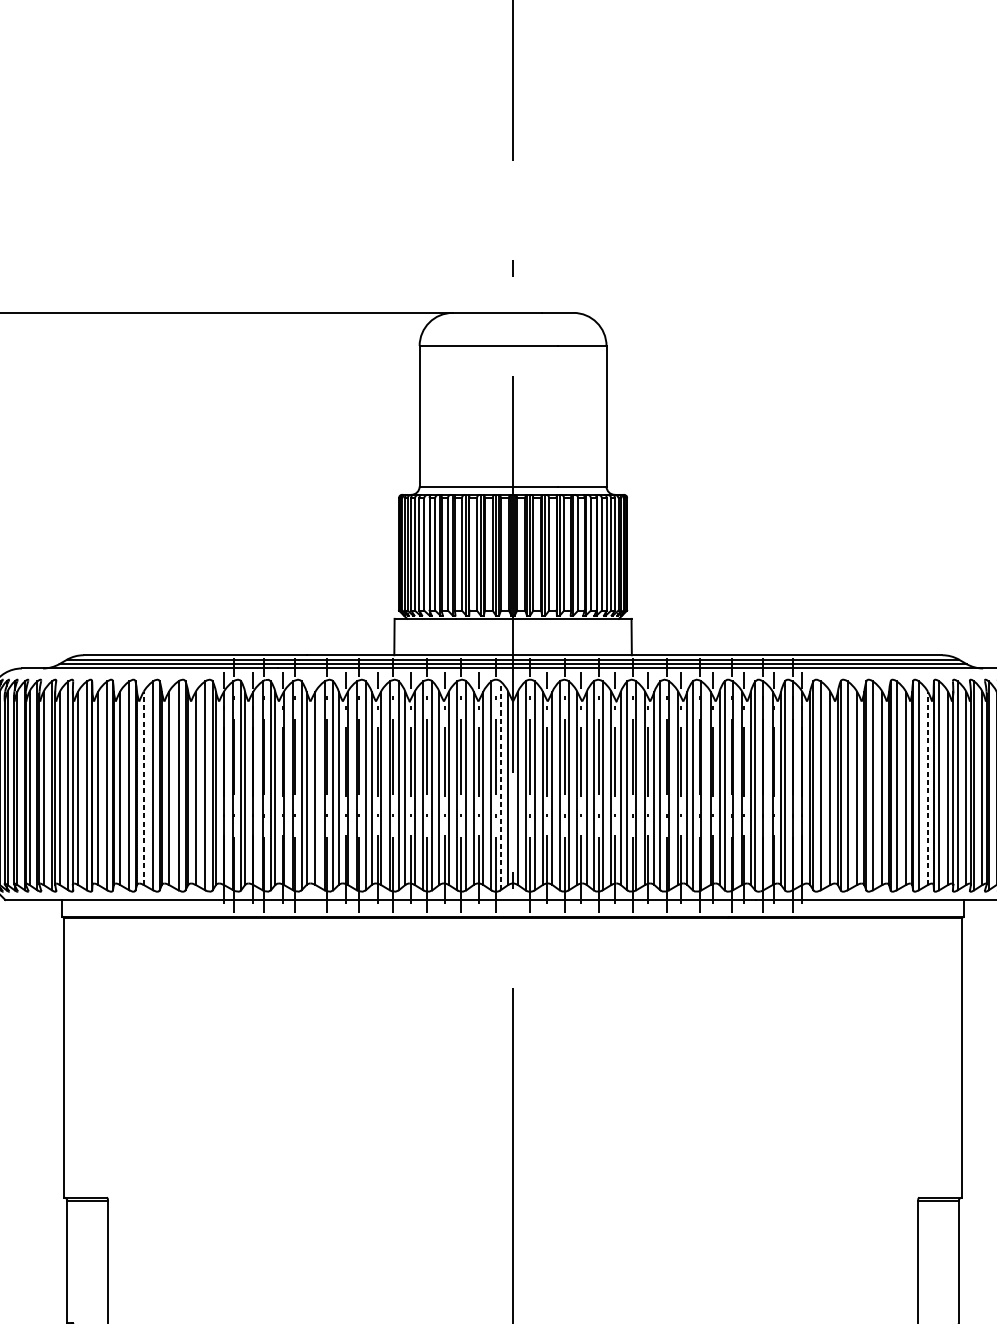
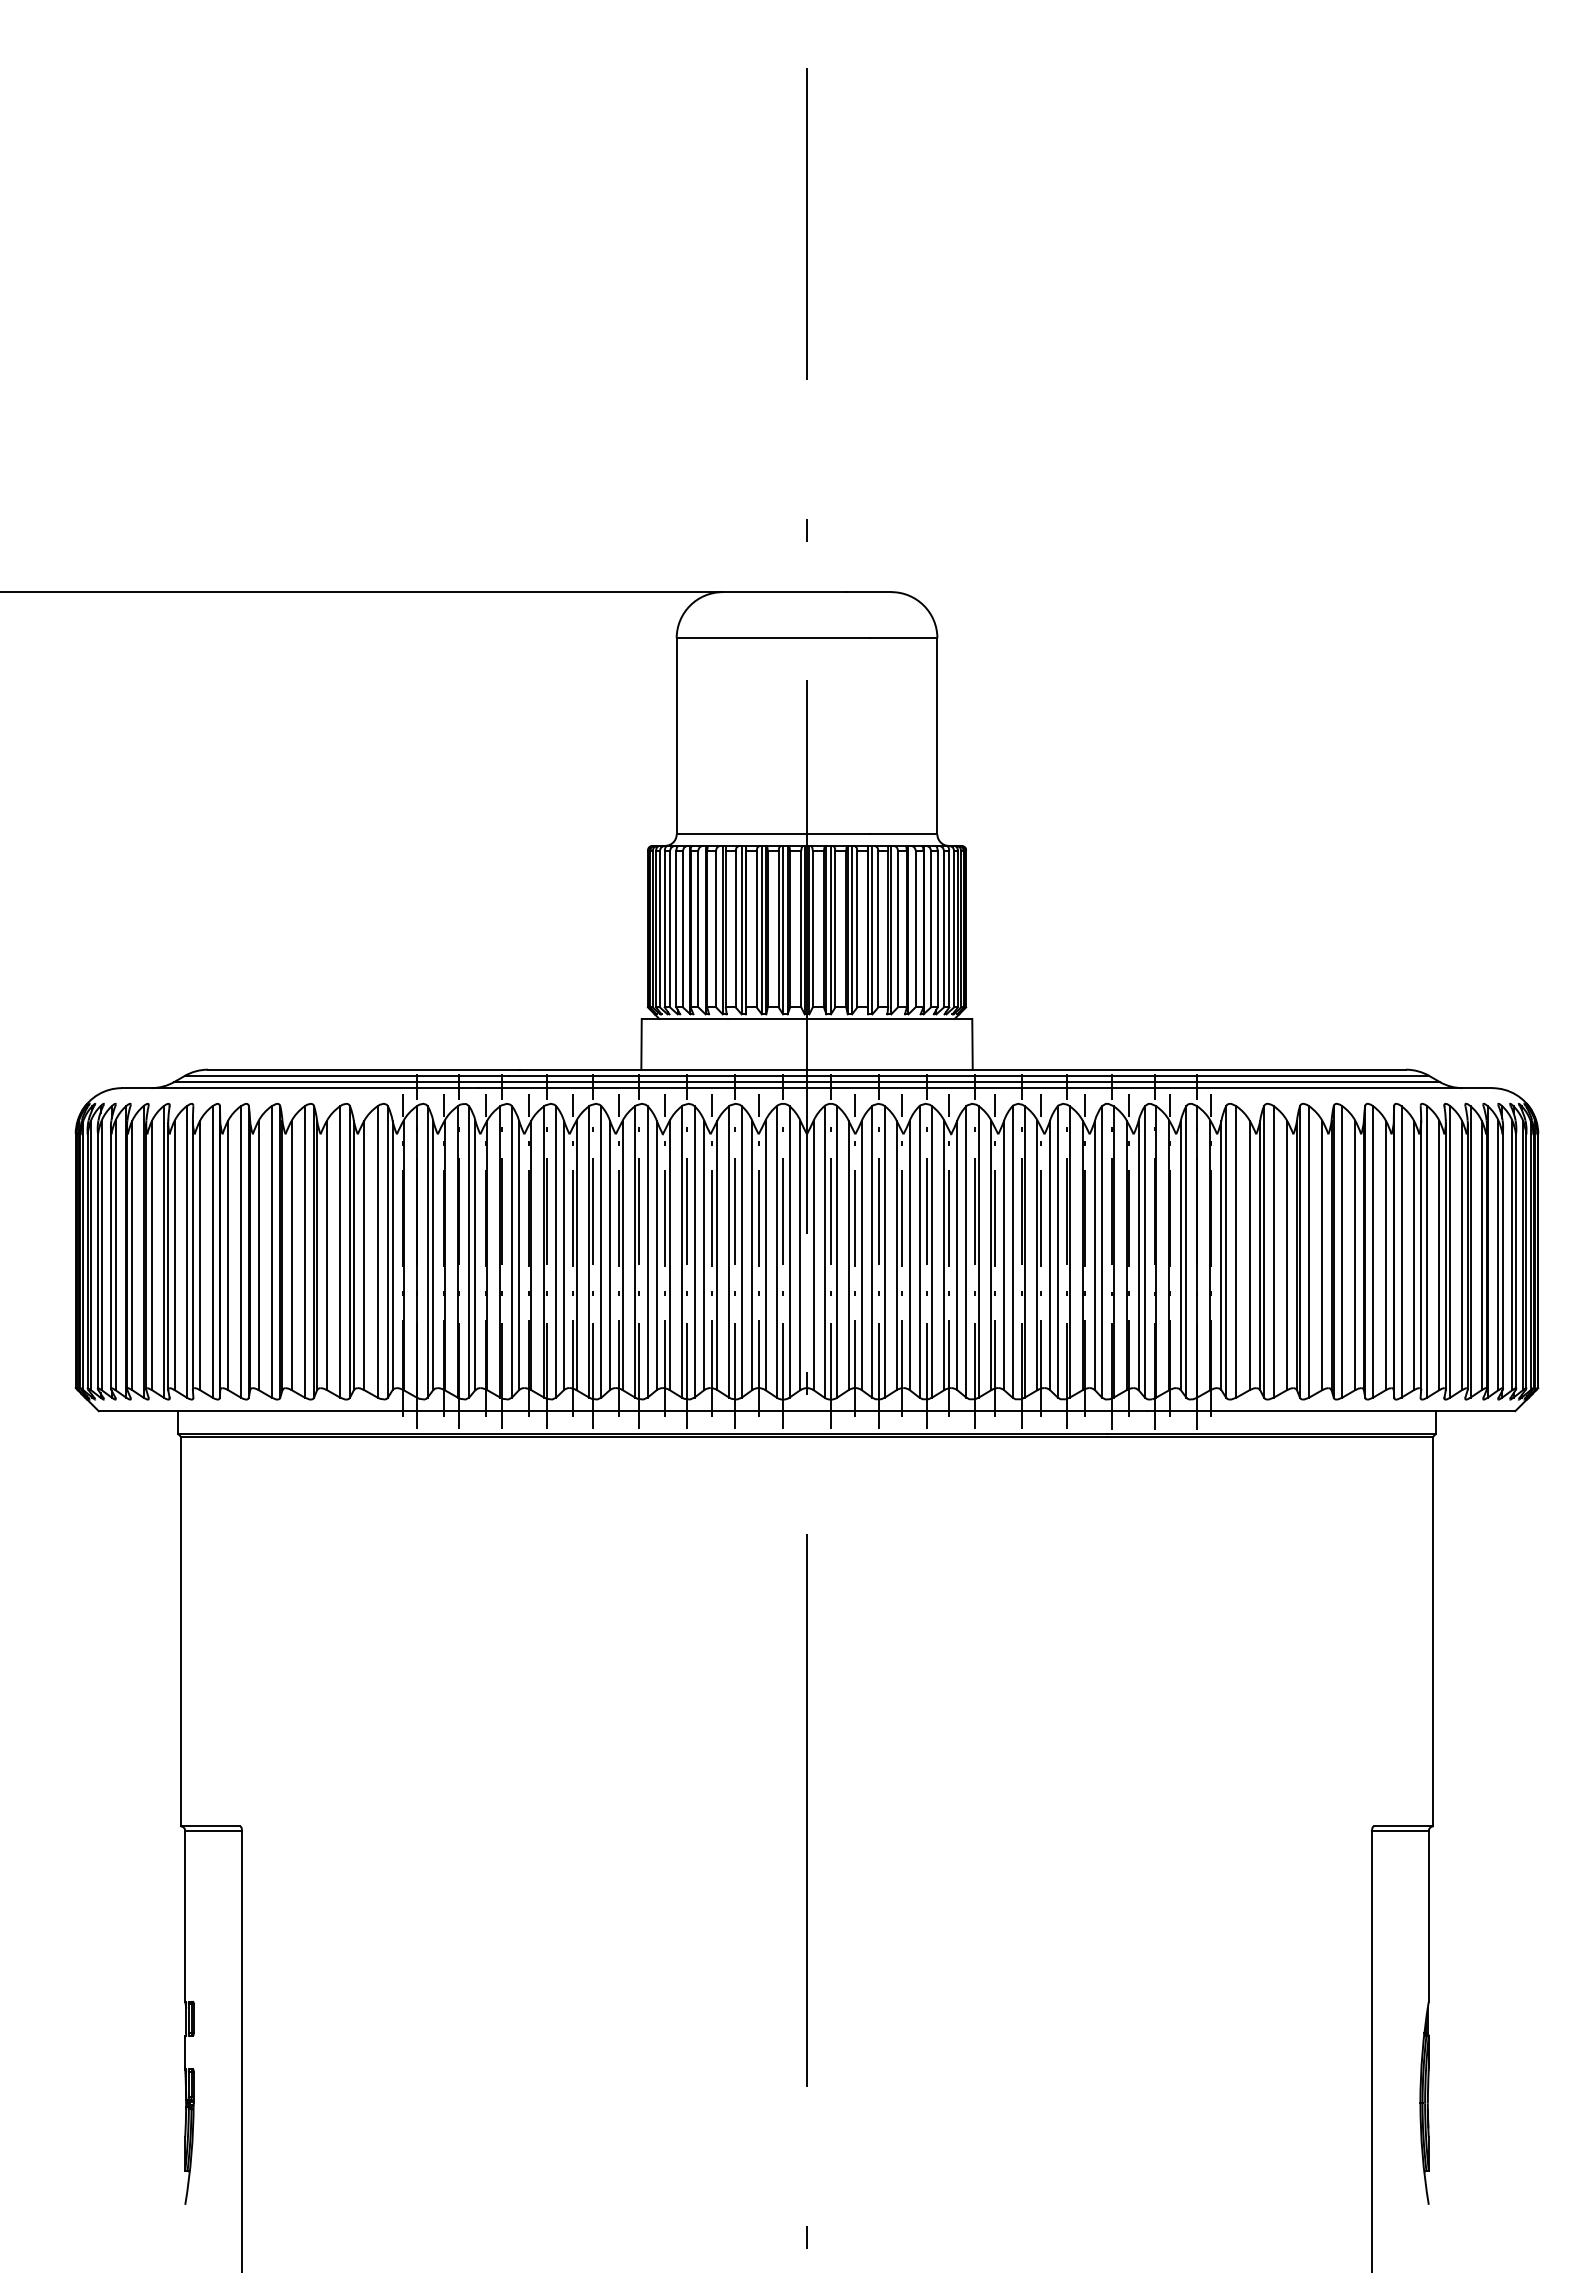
line: (500, 785) -> (789, 1251), dashed -> solid
line: (143, 788) -> (291, 1255), dashed -> solid
line: (313, 788) -> (528, 1255), added
line: (927, 788) -> (1385, 1255), dashed -> solid

